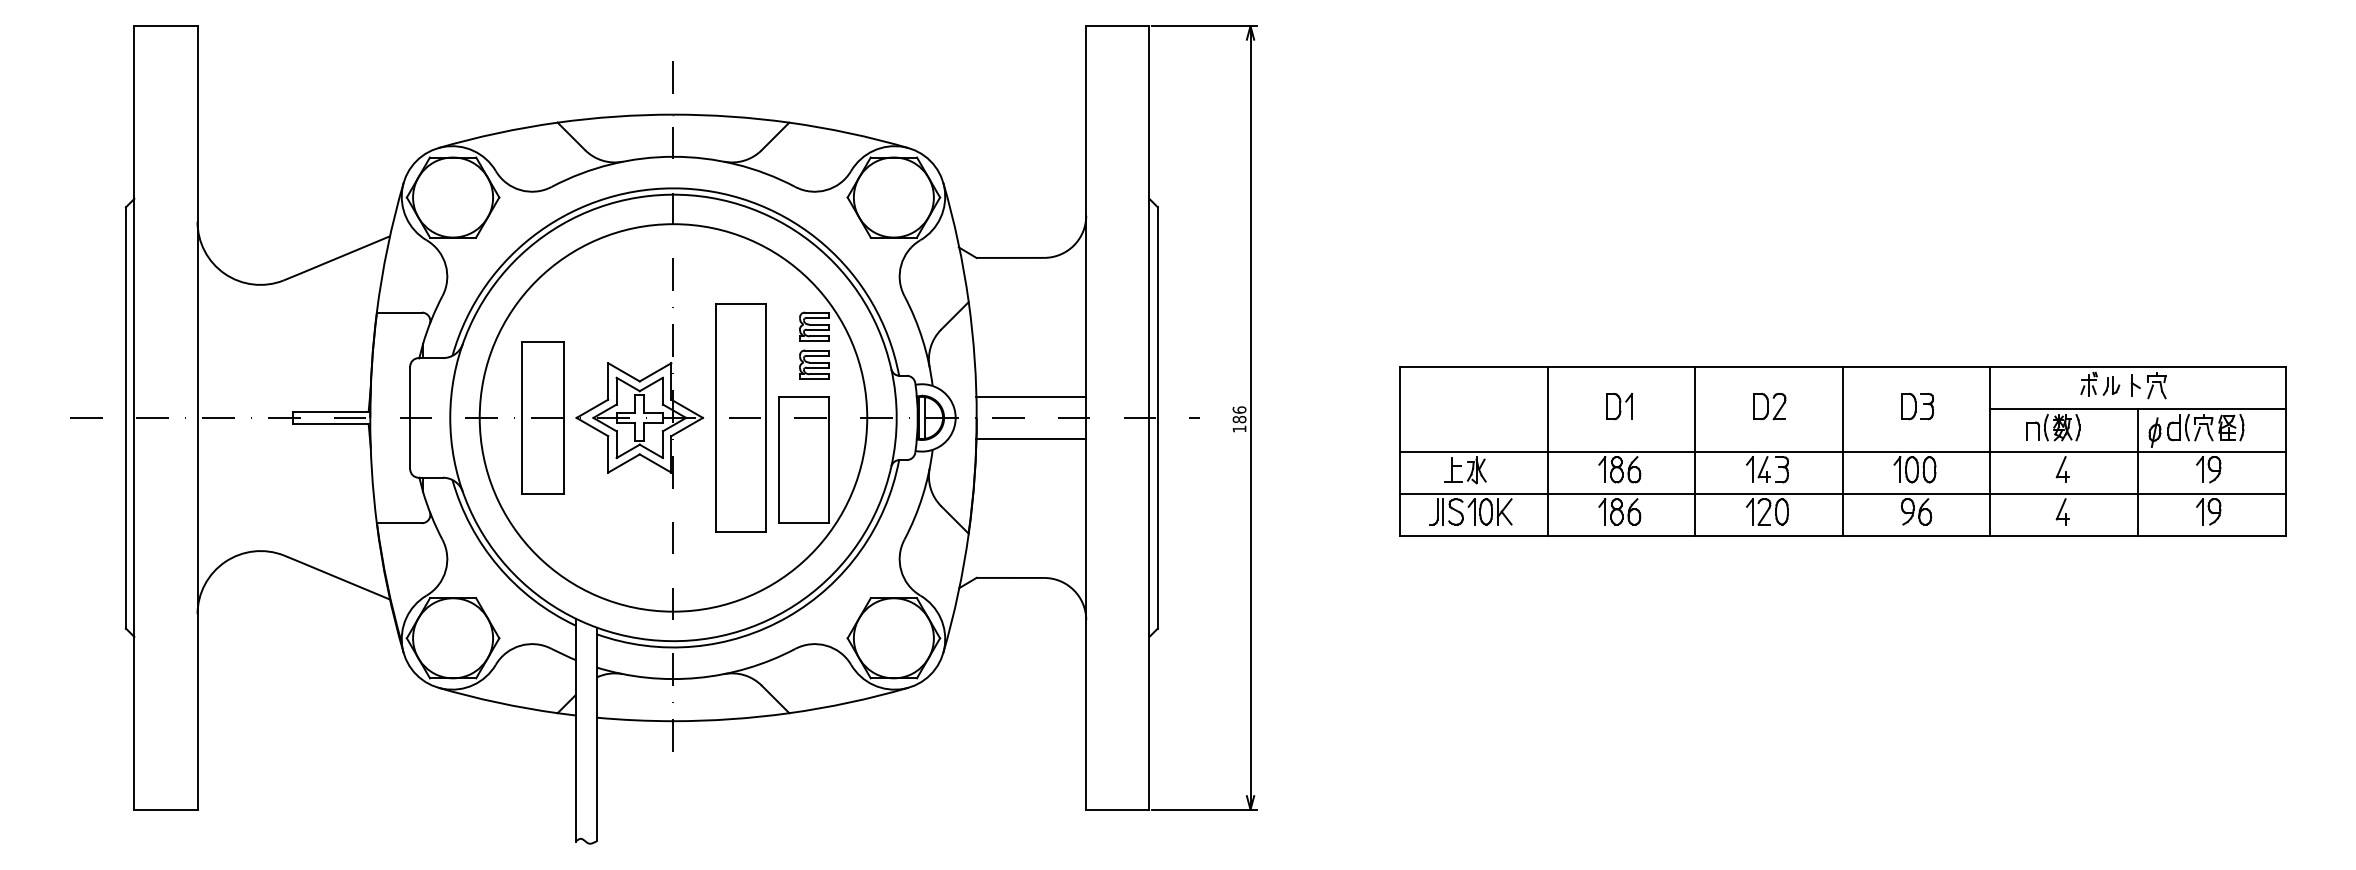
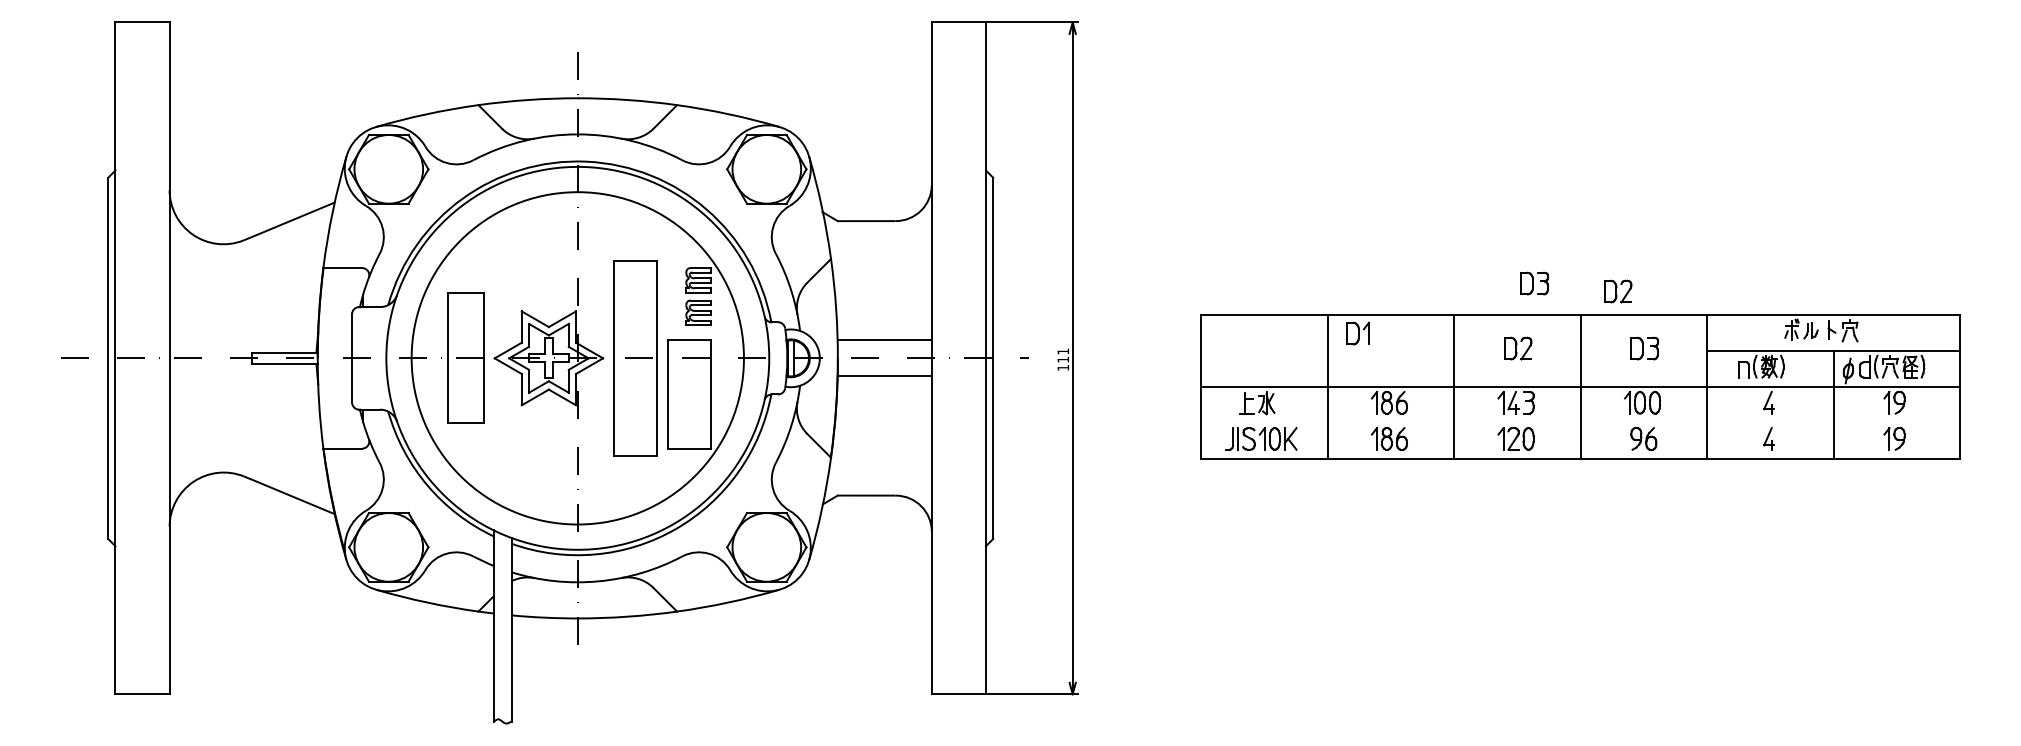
part: (1788, 330) -> (1534, 283), added
part: (1886, 339) -> (1618, 291), added
part: (1618, 406) -> (1357, 333), moved
text: (1239, 414) -> (1063, 355), 186 -> 111
line: (1842, 493) -> (1580, 423), removed

